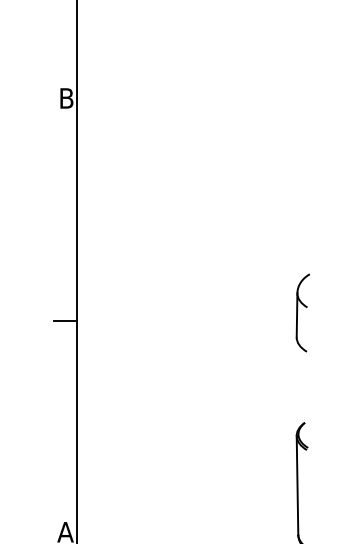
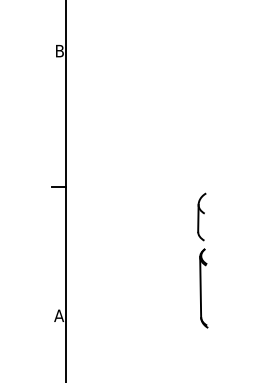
part: (302, 312) -> (201, 216), moved

